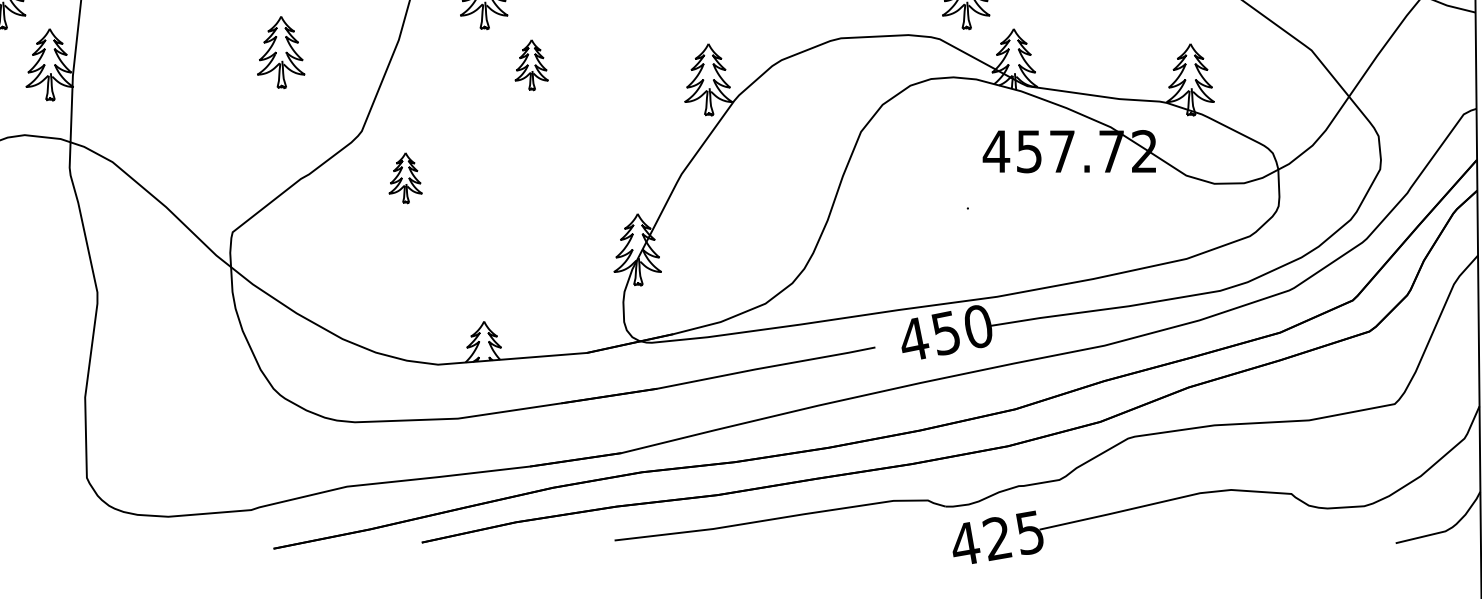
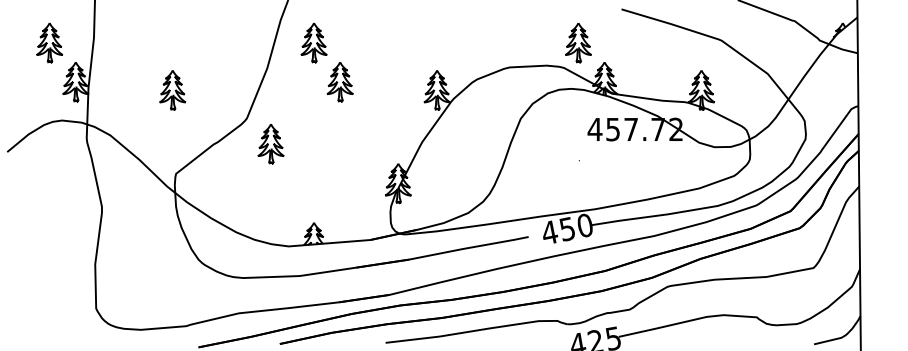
part: (280, 53) -> (172, 90), moved
part: (530, 65) -> (339, 82), size x1.43
part: (404, 178) -> (270, 144), size x1.43

